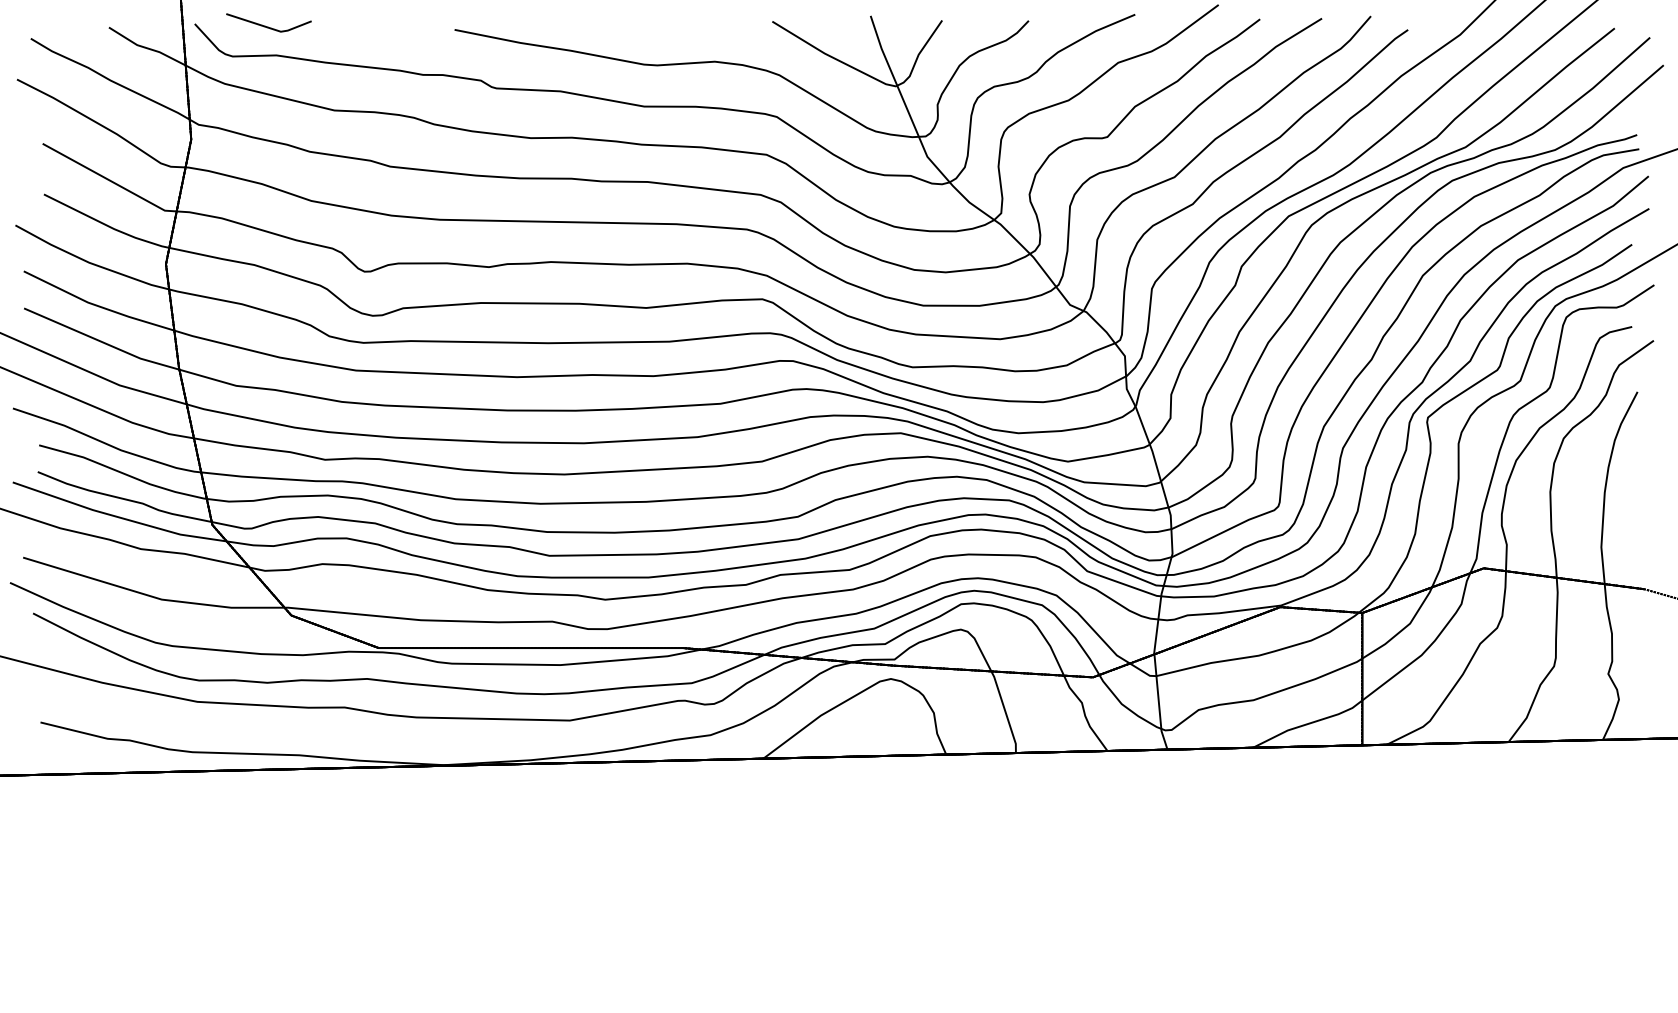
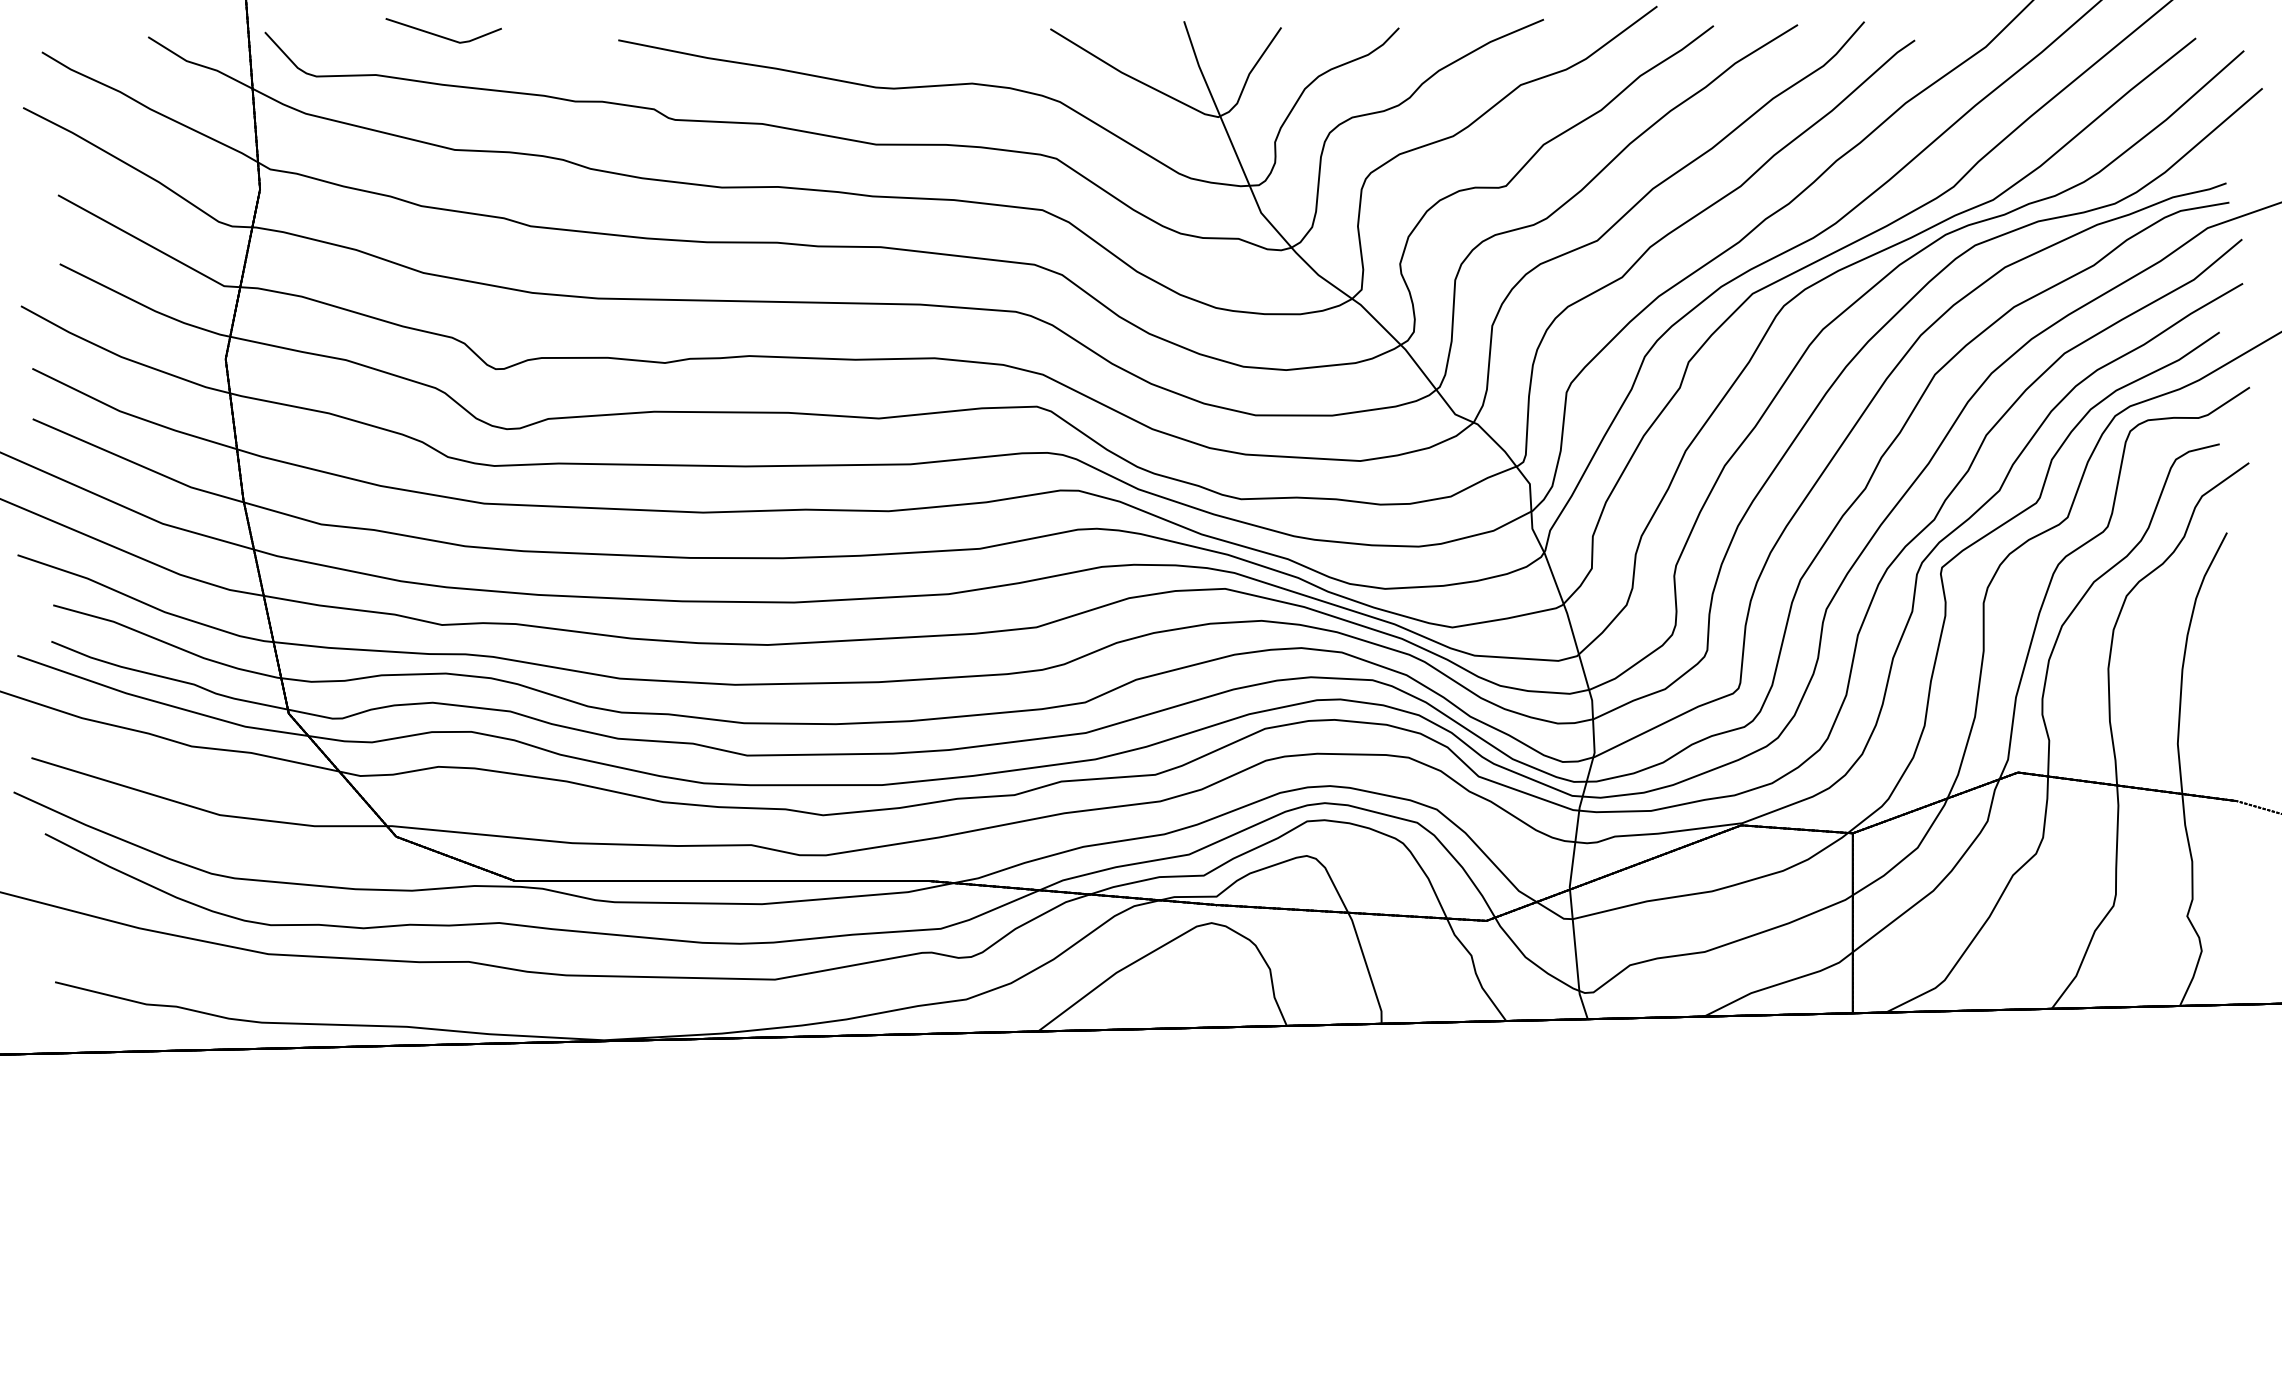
line: (267, 26) -> (441, 35), moved

